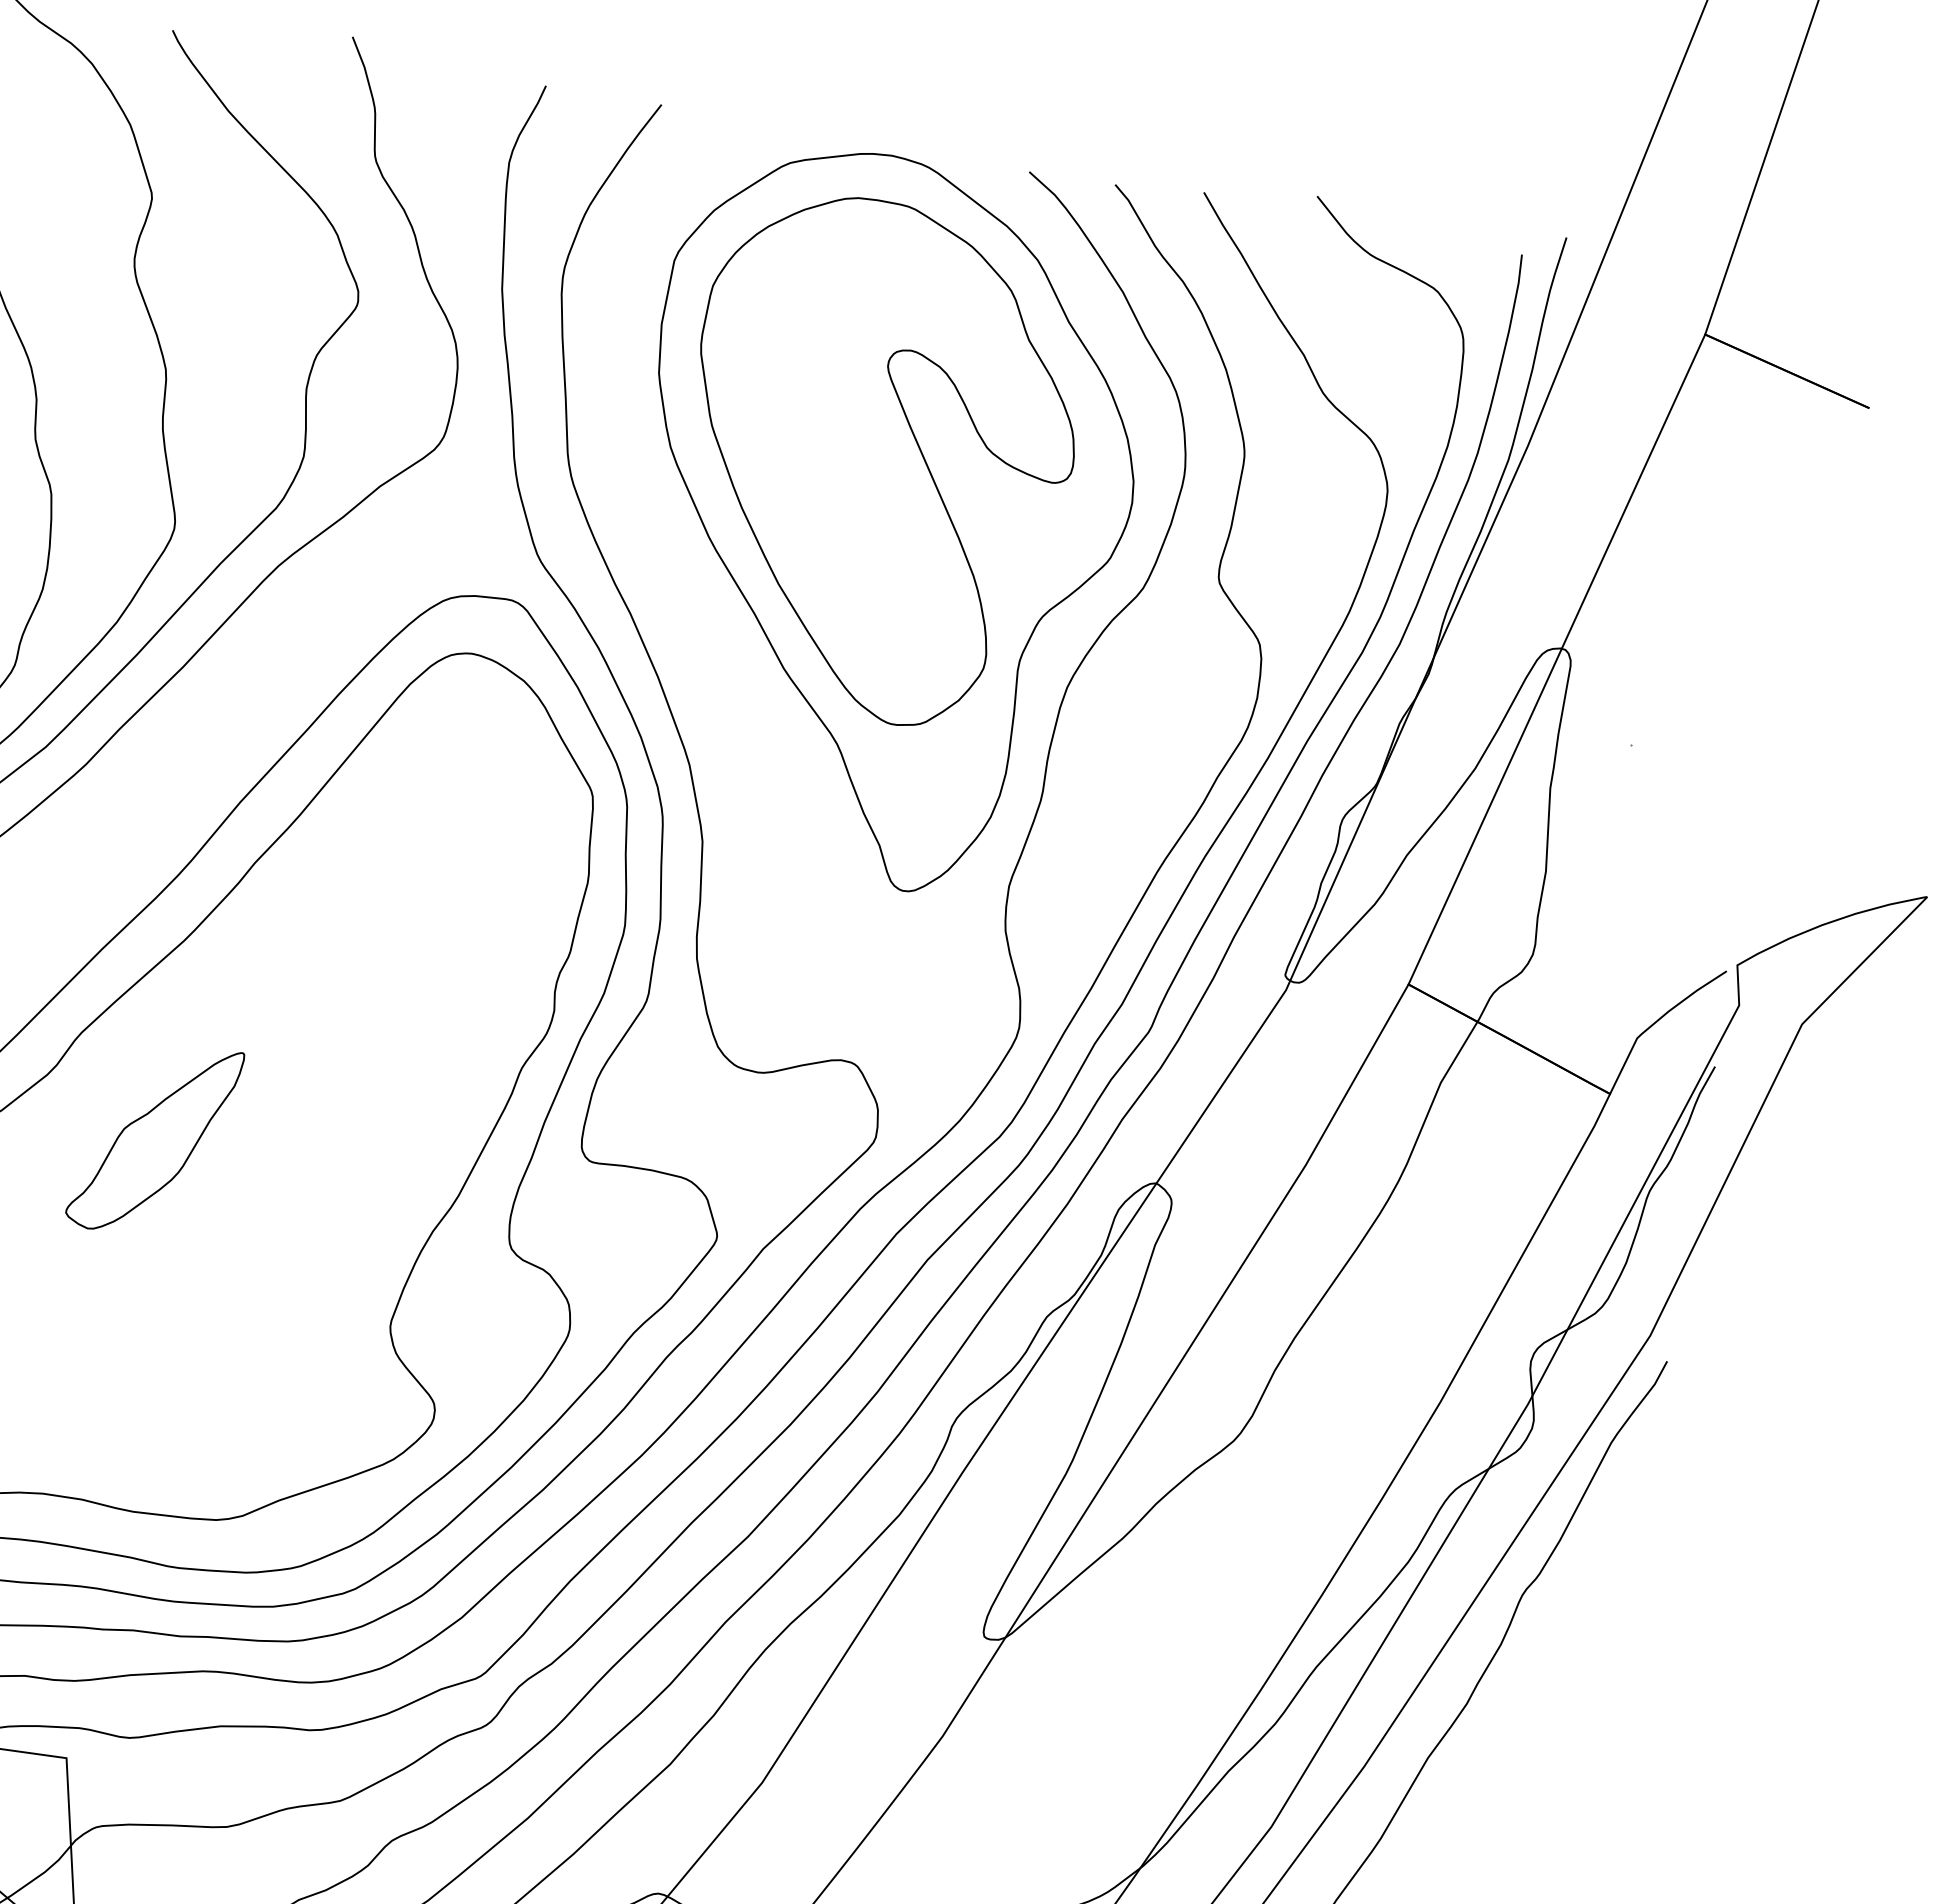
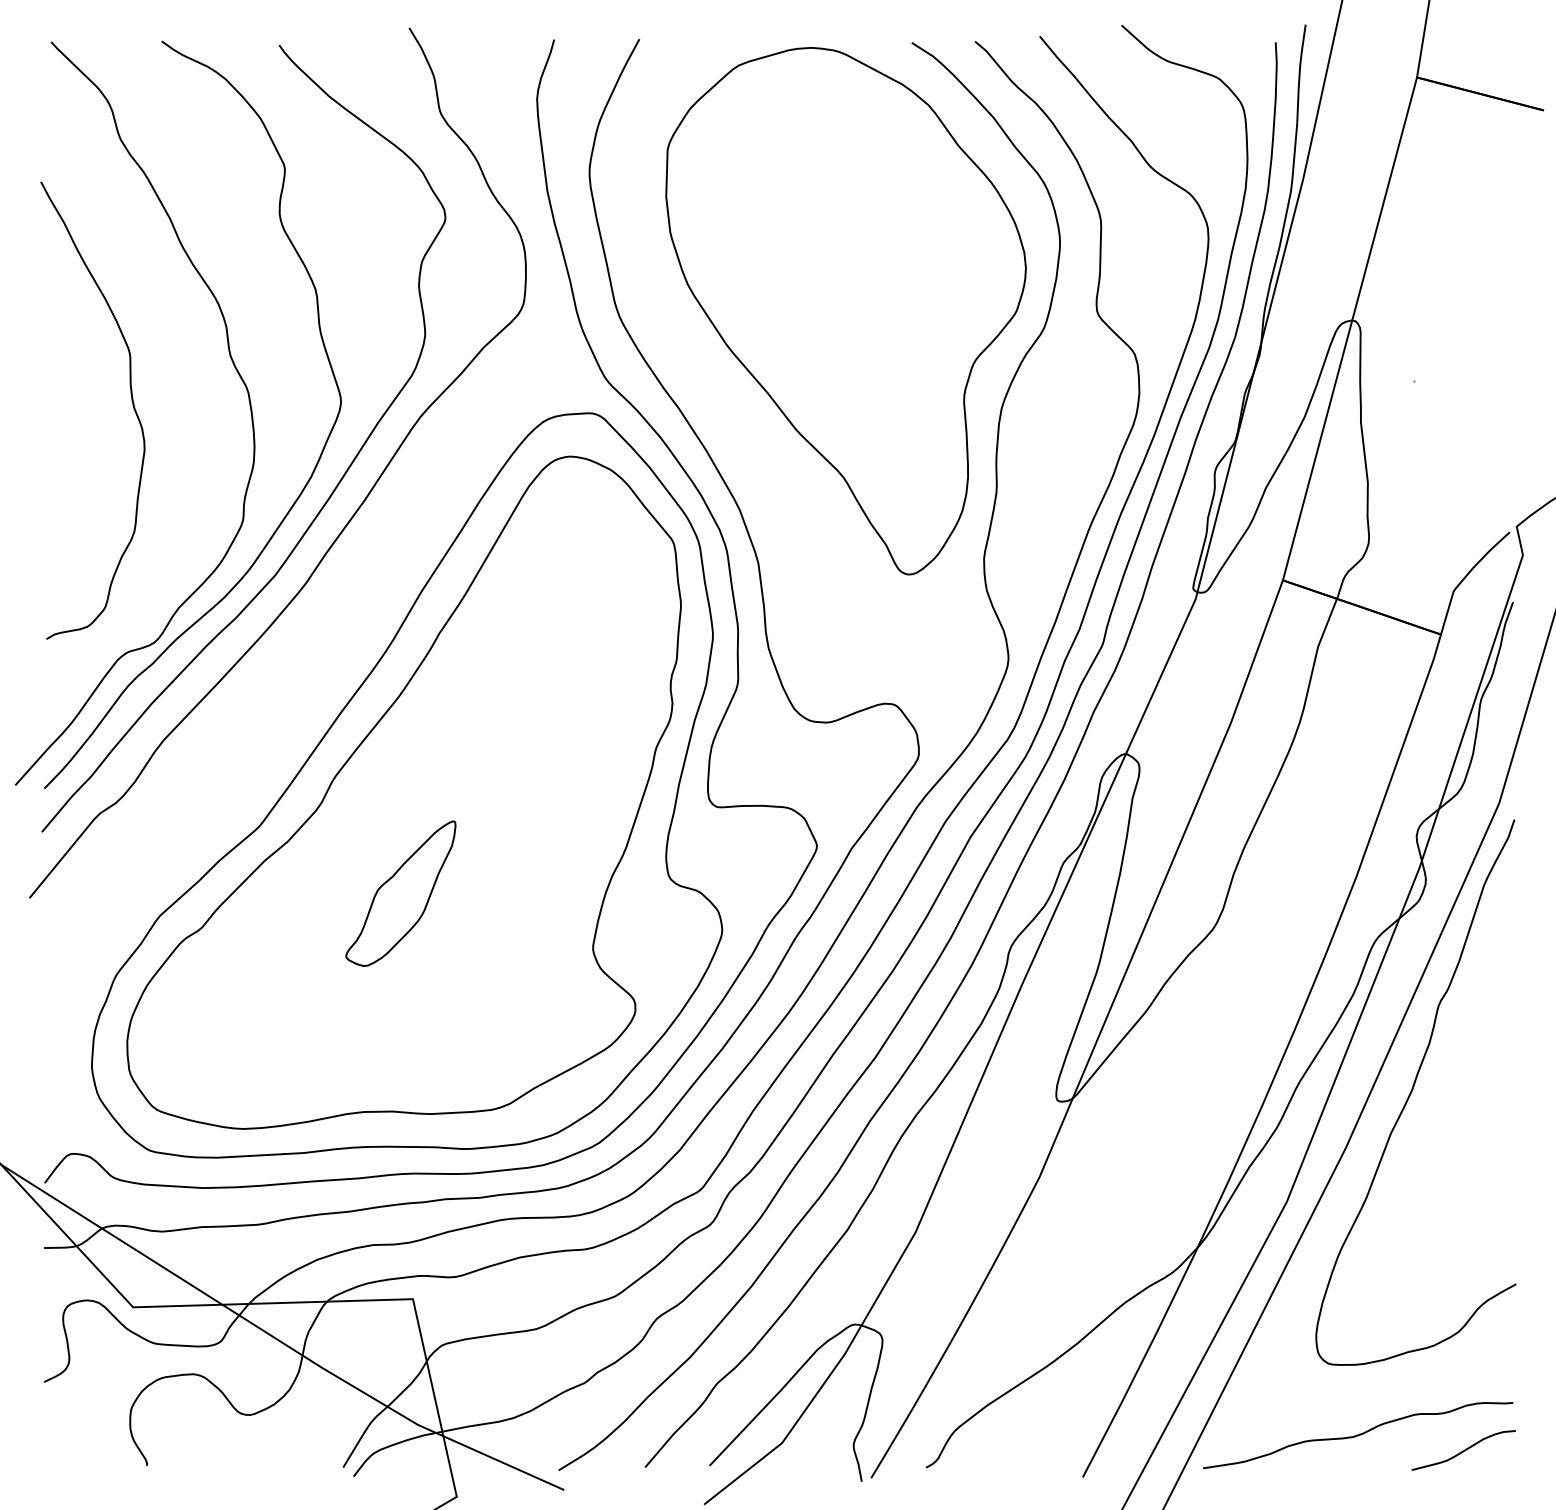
part: (877, 460) -> (837, 268), removed
part: (153, 1138) -> (400, 893), moved

